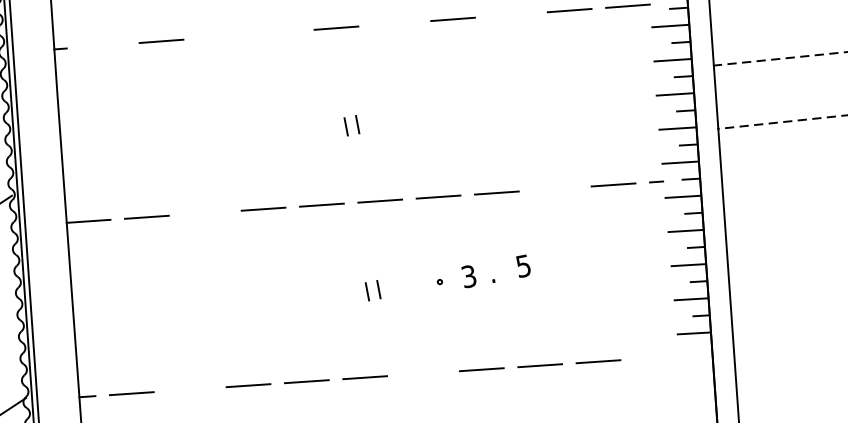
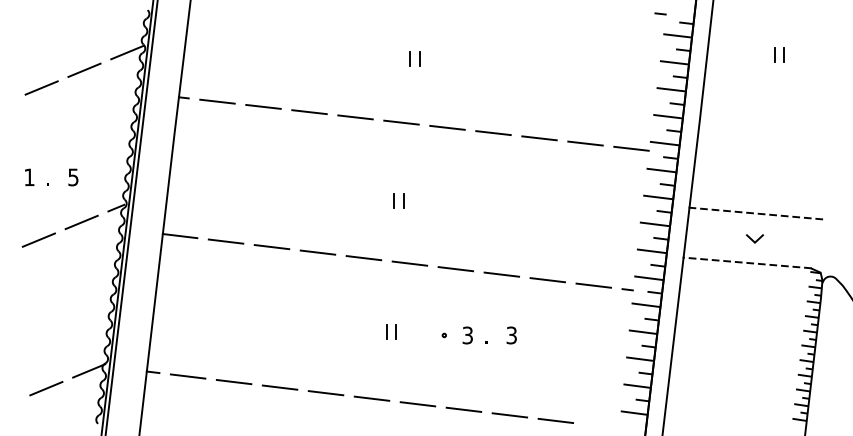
line: (511, 15) -> (539, 138), added
line: (394, 23) -> (447, 127), added
line: (278, 32) -> (355, 117), added
line: (219, 37) -> (309, 112), added
line: (103, 45) -> (217, 101), added
line: (800, 89) -> (753, 239), added
line: (554, 189) -> (547, 280), added
line: (204, 213) -> (271, 247), added
text: (523, 264) -> (511, 334), 5 -> 3
line: (422, 374) -> (417, 404), added
line: (189, 390) -> (233, 382), added

